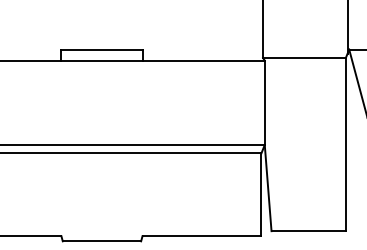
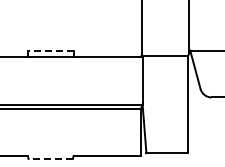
line: (101, 50) -> (50, 51), solid -> dashed
line: (101, 240) -> (50, 158), solid -> dashed

